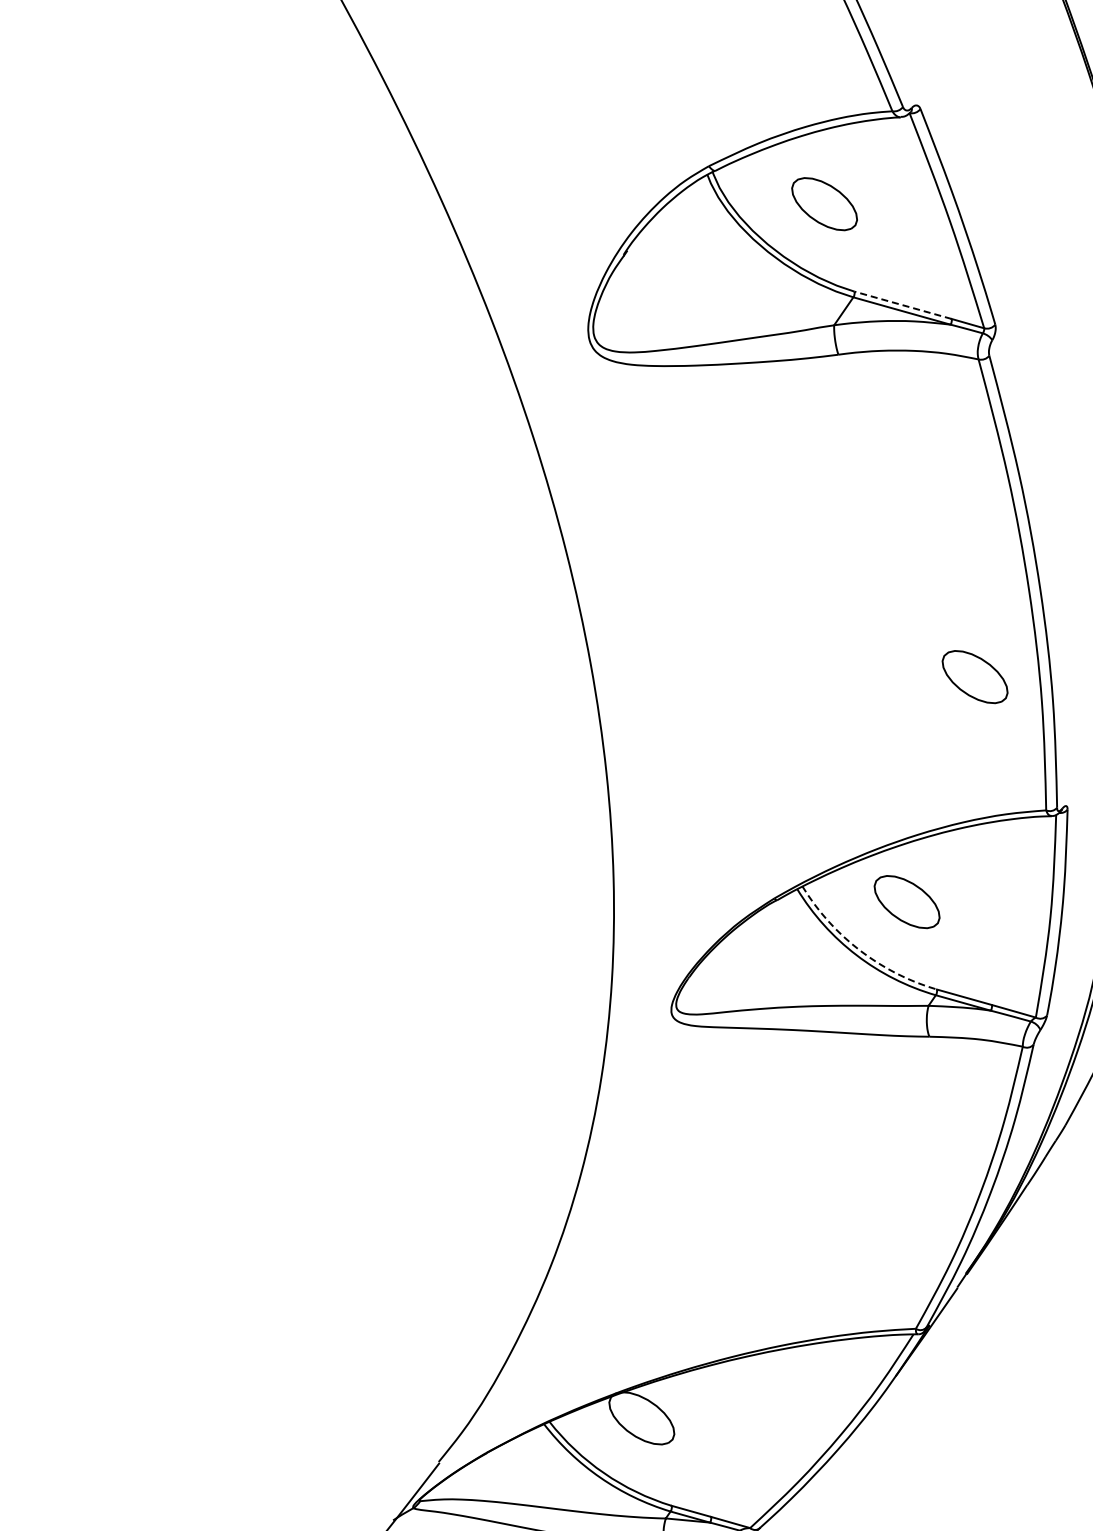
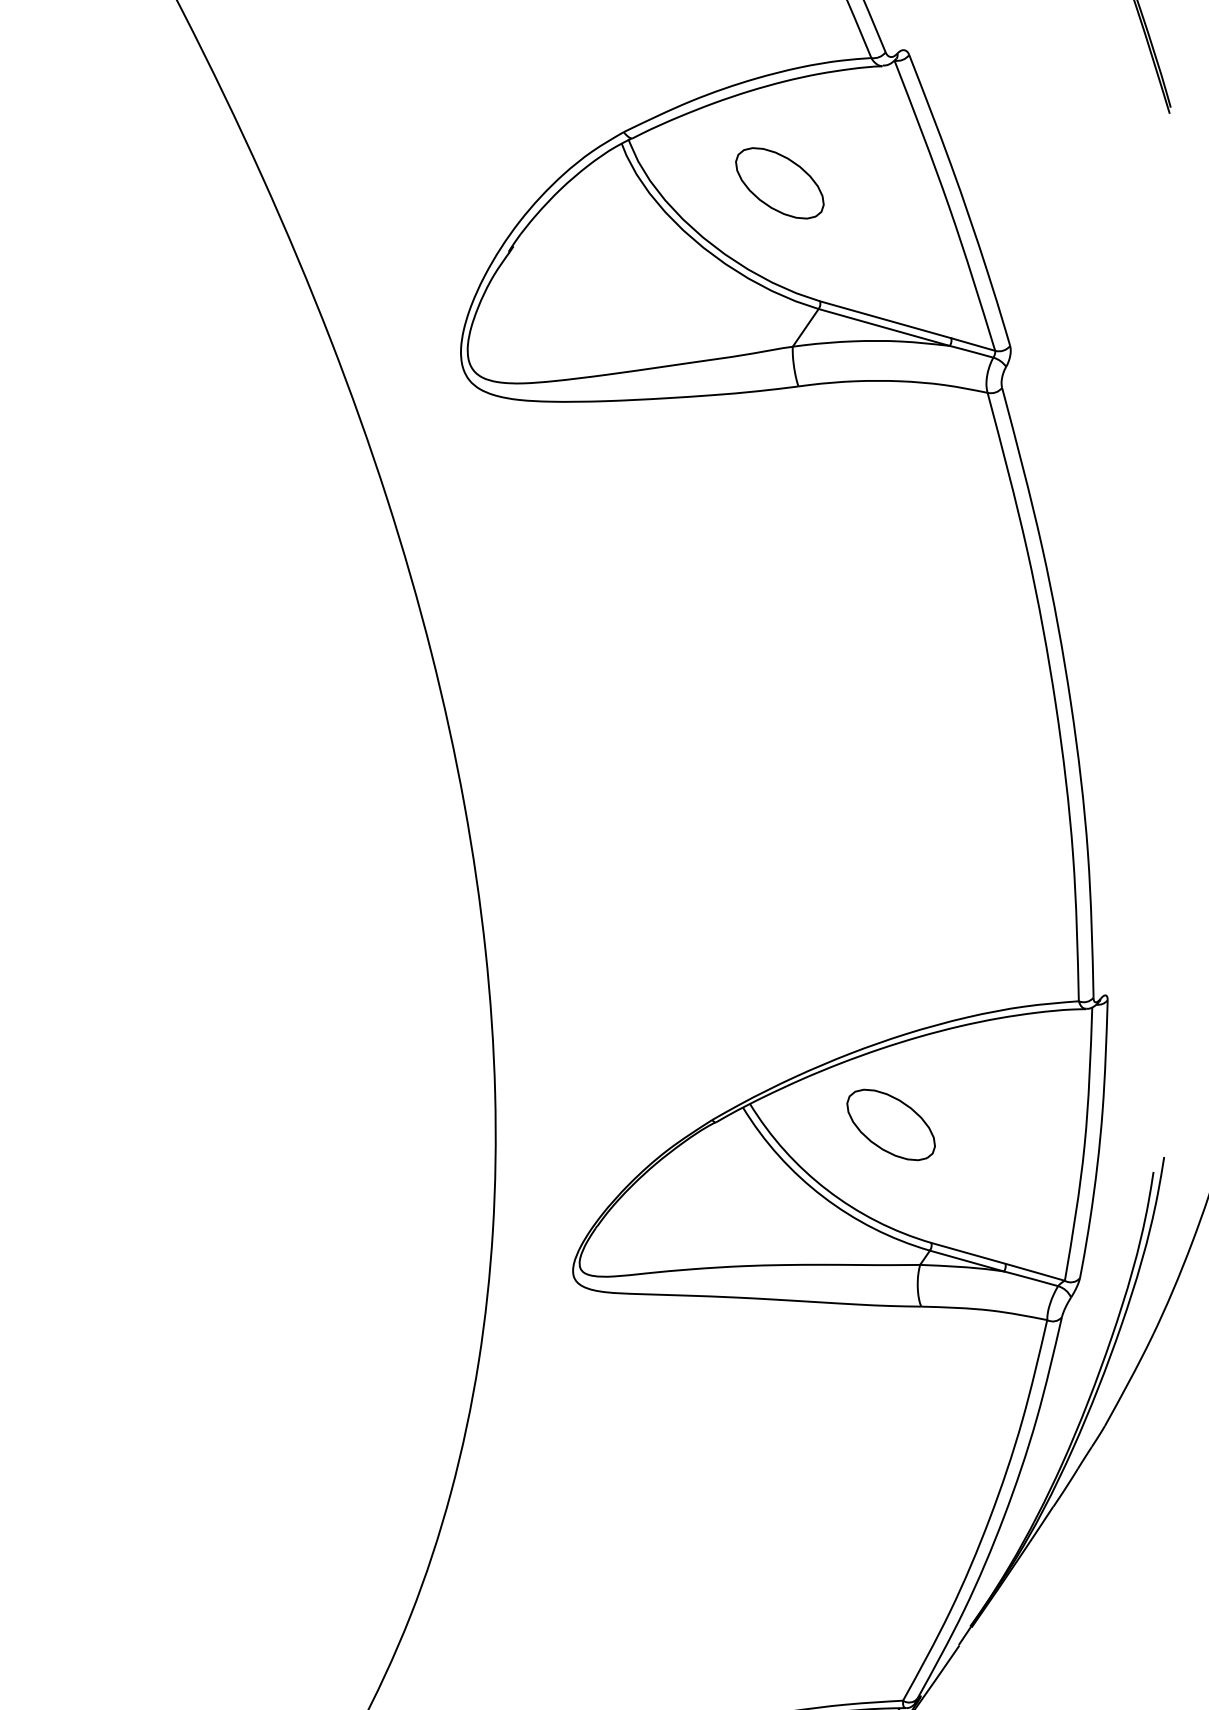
line: (902, 305) -> (884, 320), dashed -> solid
part: (974, 677) -> (982, 821), removed
arc: (859, 950) -> (826, 1190), dashed -> solid

